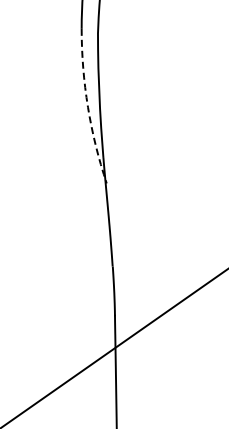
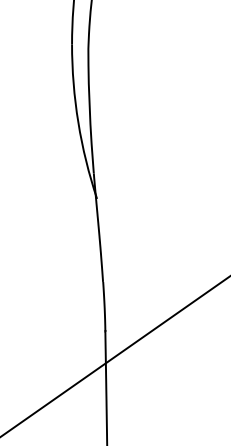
arc: (88, 107) -> (78, 122), dashed -> solid

